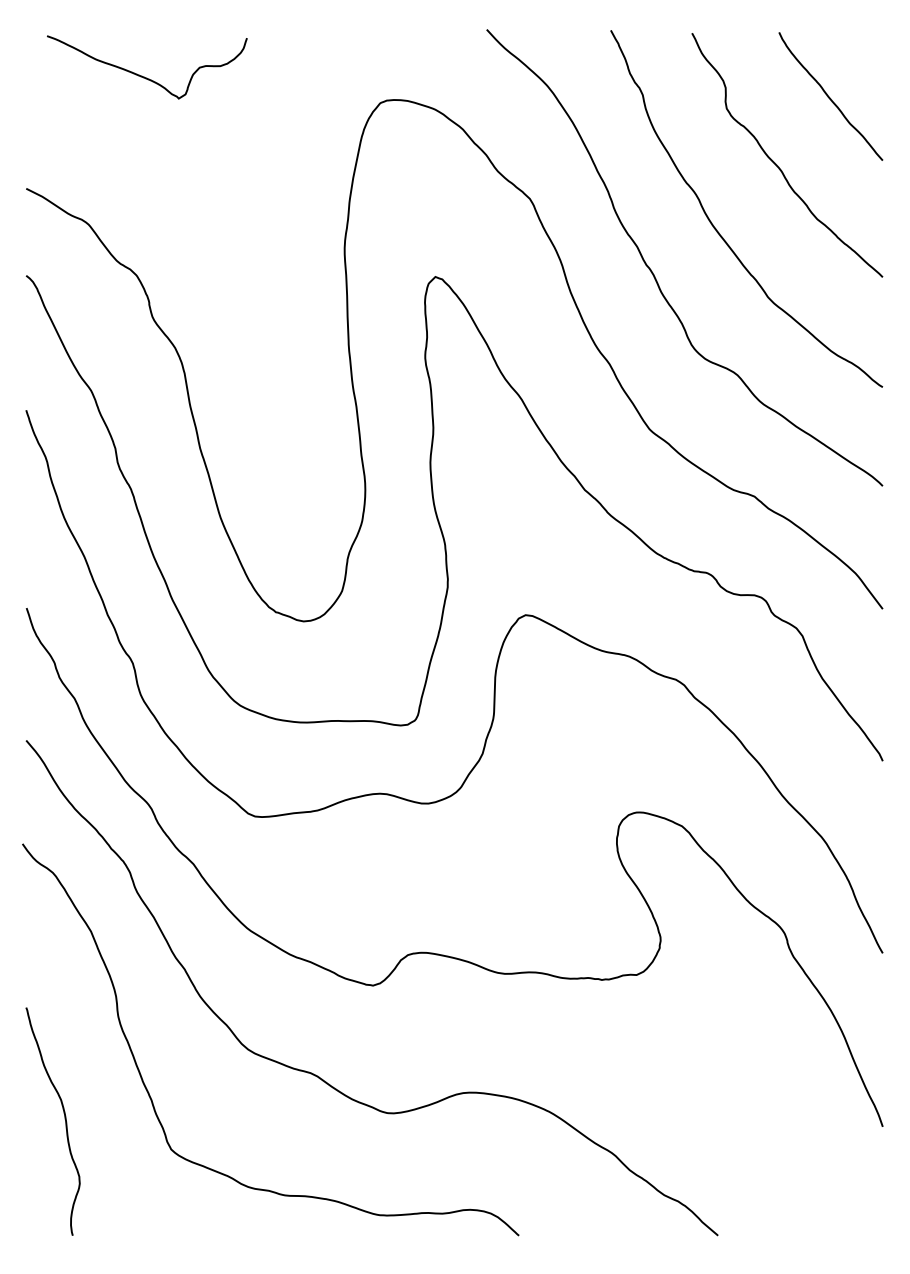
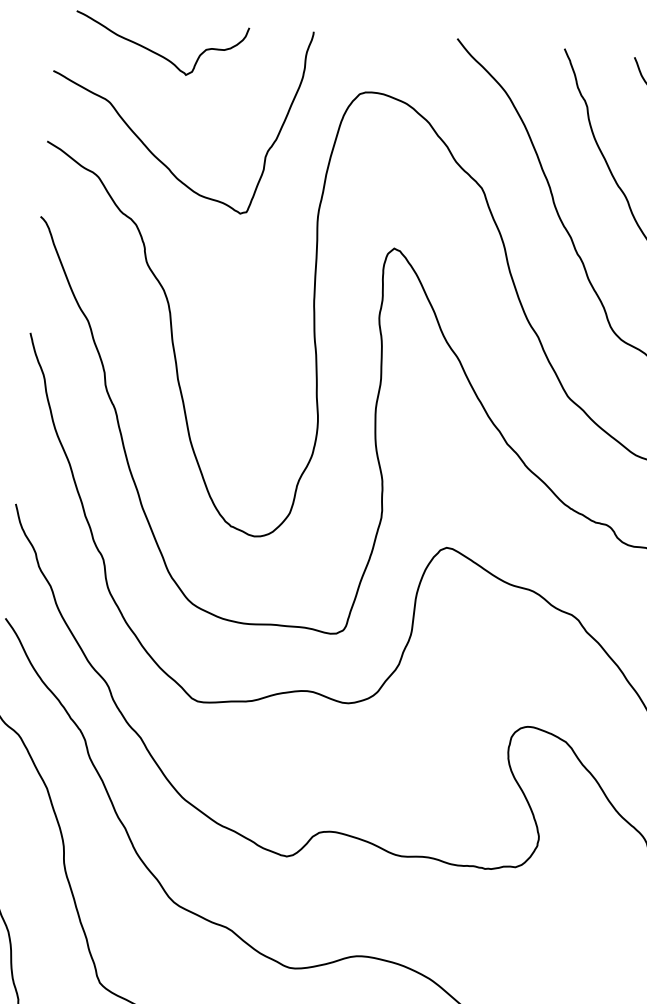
curve: (137, 180) -> (144, 142), added

